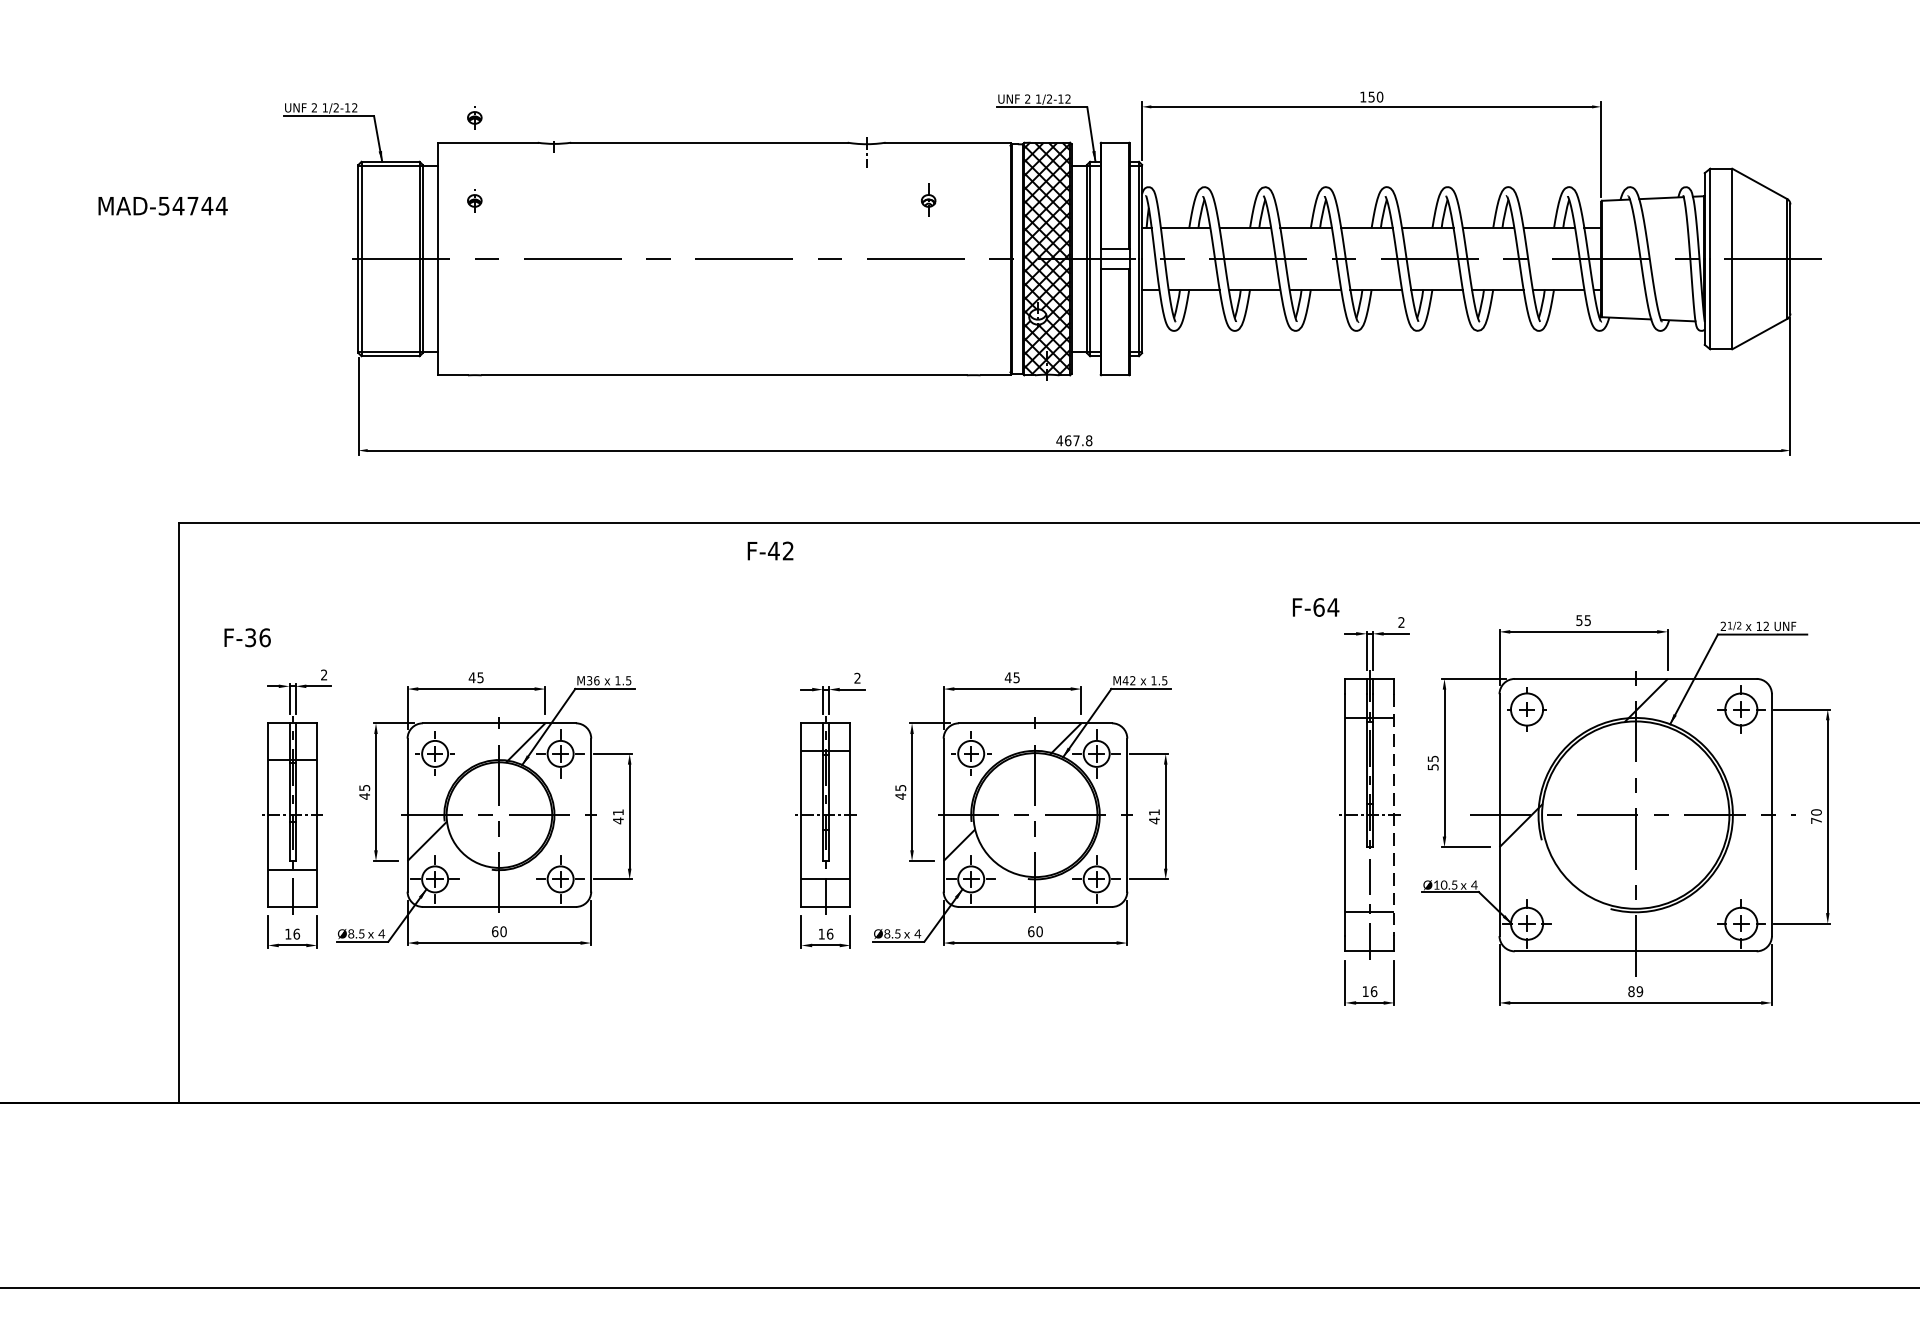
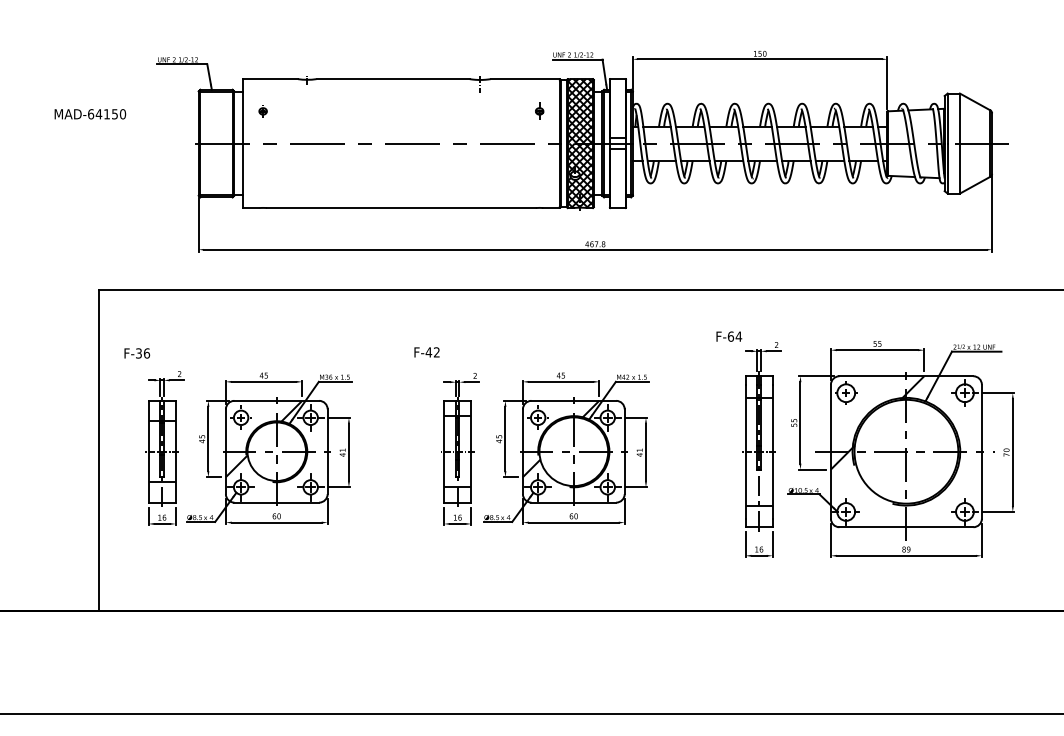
part: (473, 118) -> (262, 65), removed
part: (928, 199) -> (539, 110), moved
text: (193, 206) -> (107, 114), MAD-54744 -> MAD-64150
text: (769, 551) -> (426, 352), moved
line: (1394, 814) -> (772, 451), dashed -> solid

